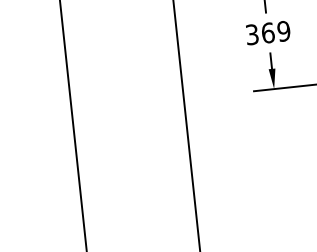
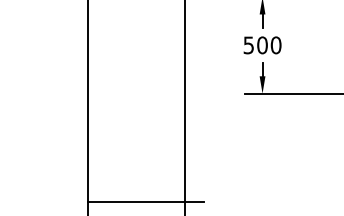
text: (268, 33) -> (262, 45), 369 -> 500
line: (152, 229) -> (146, 202), added

